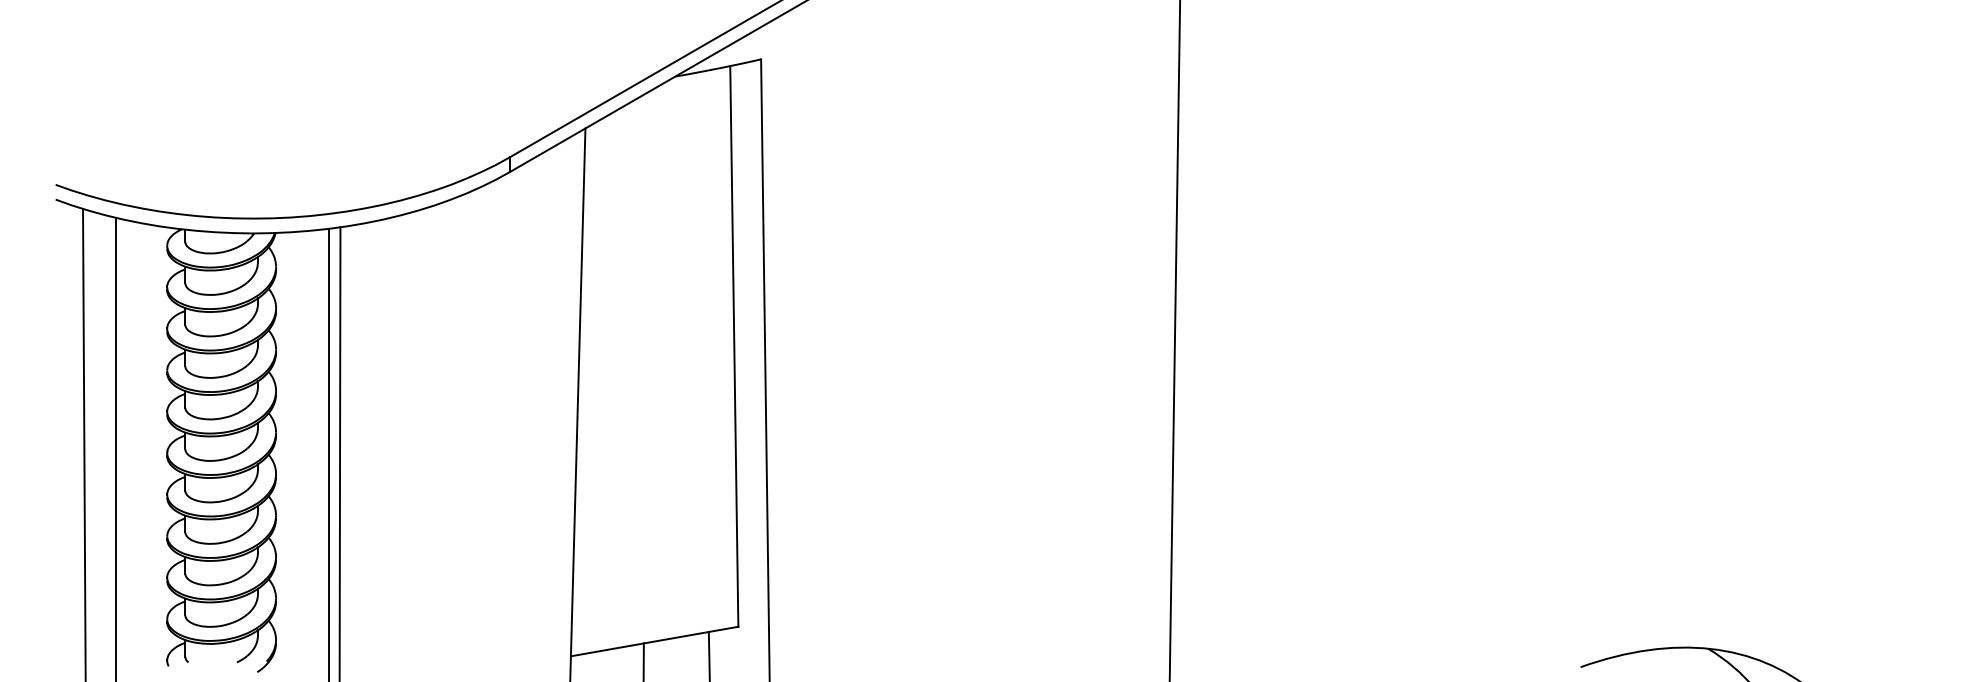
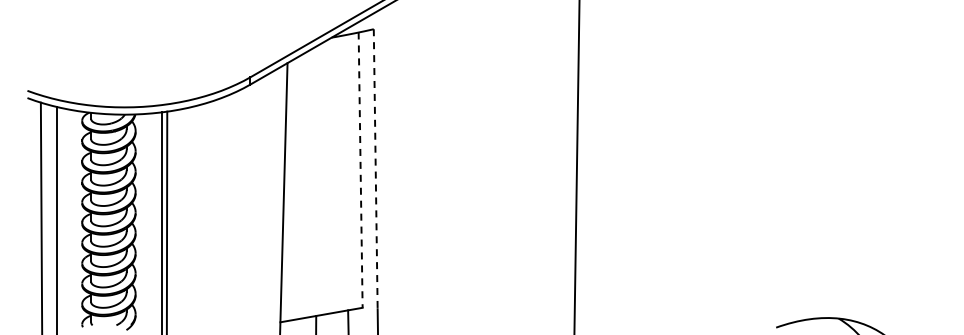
line: (764, 345) -> (375, 169), solid -> dashed
line: (734, 347) -> (360, 170), solid -> dashed

